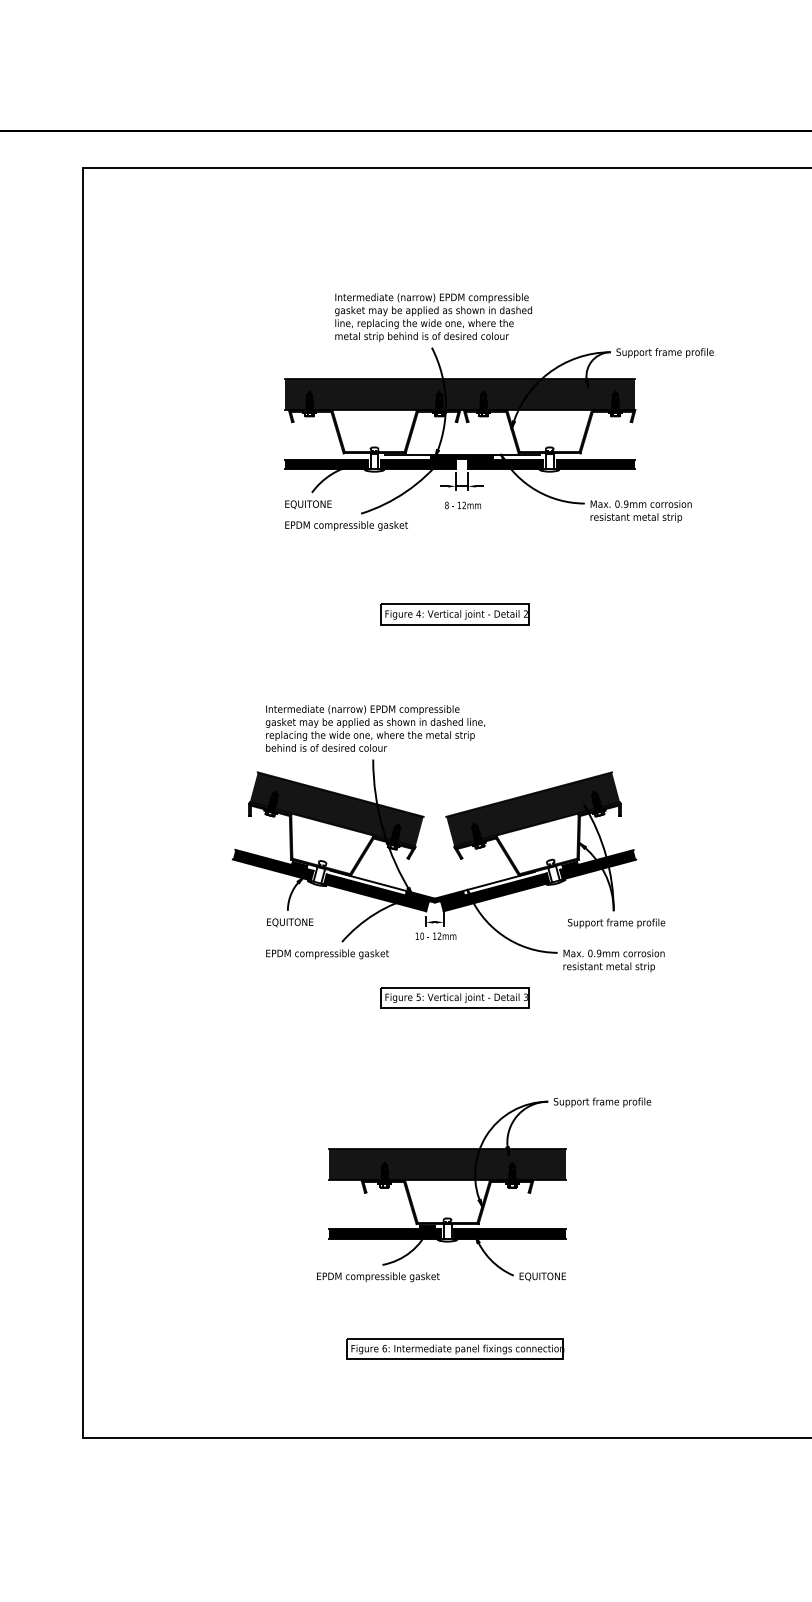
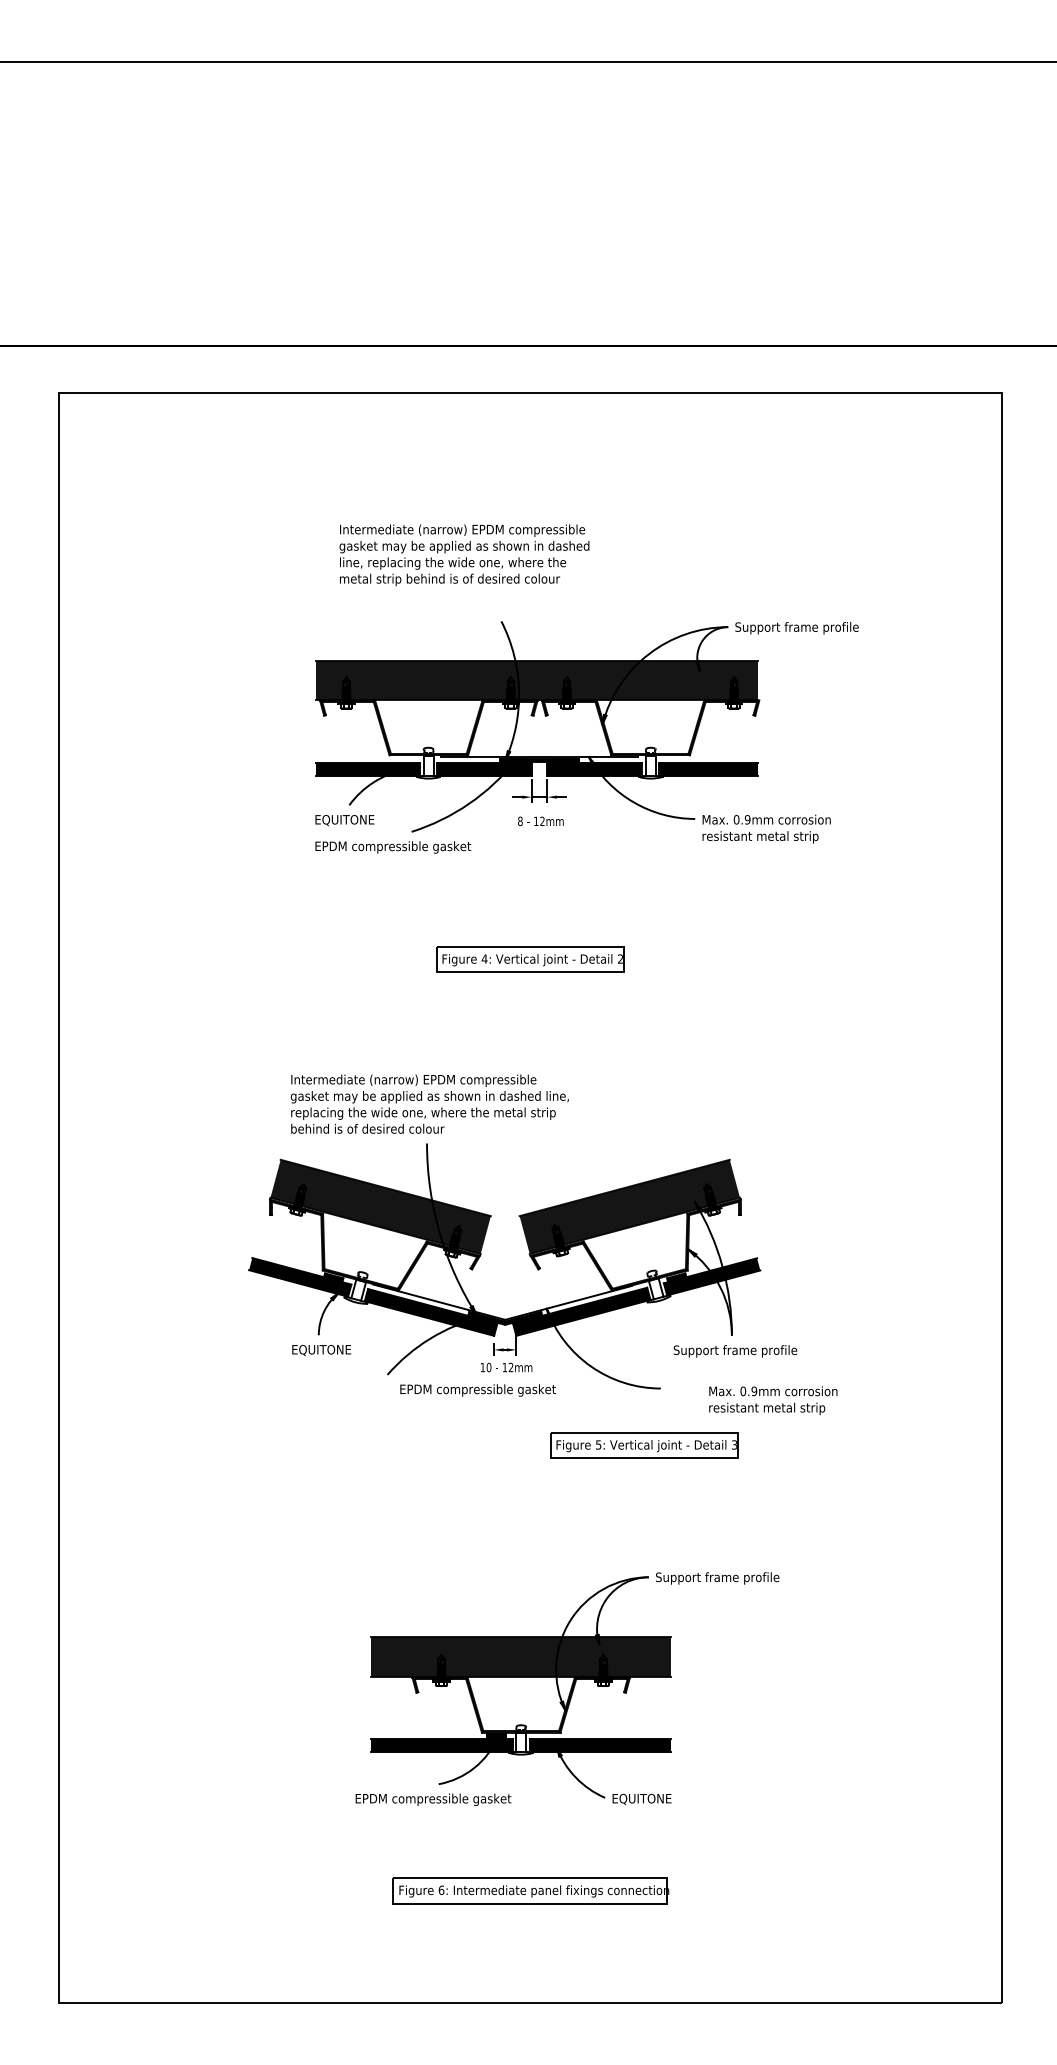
text: (433, 317) -> (464, 555), moved
text: (327, 954) -> (477, 1390), moved
text: (614, 960) -> (773, 1400), moved
part: (454, 997) -> (644, 1445), moved

